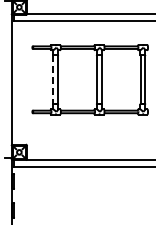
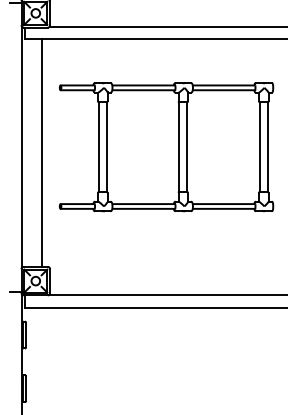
line: (53, 80) -> (98, 148), dashed -> solid
line: (22, 82) -> (41, 152), added

